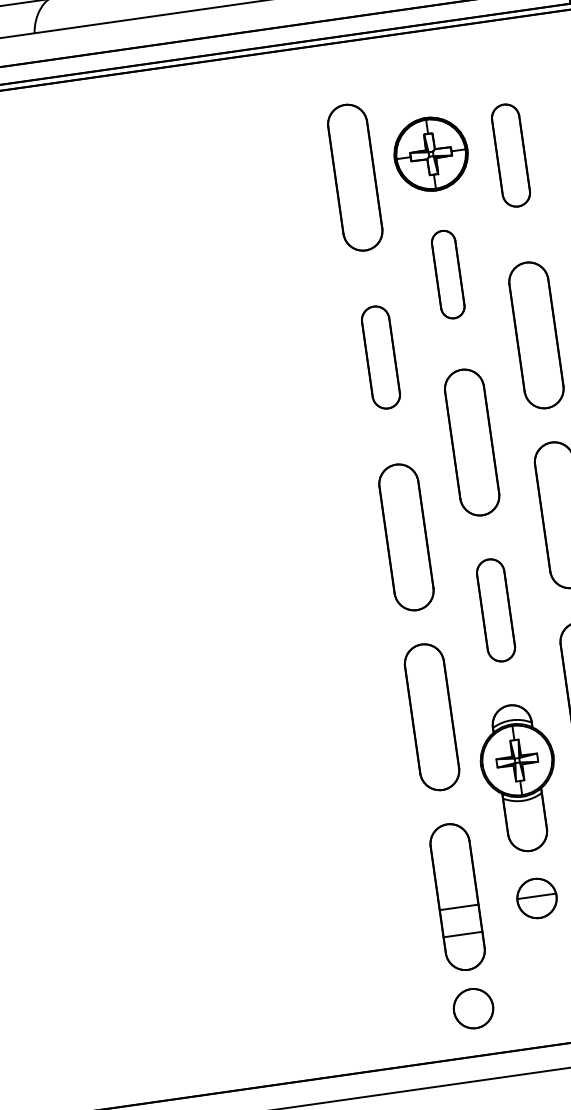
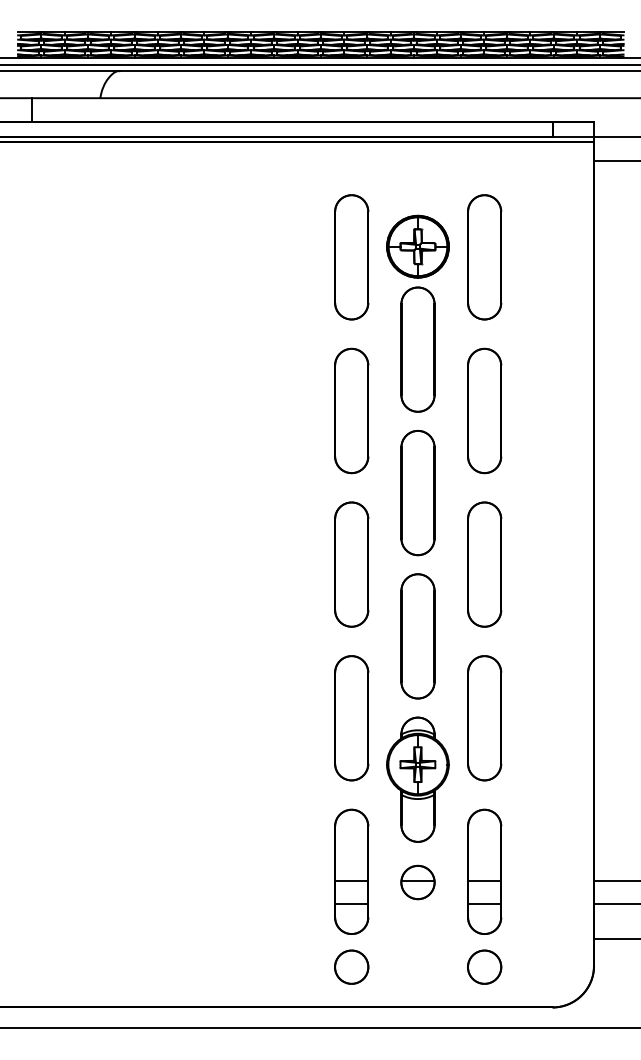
part: (510, 155) -> (484, 257), size x1.43
part: (447, 274) -> (417, 349), size x1.67
part: (380, 357) -> (351, 410), size x1.43
part: (495, 610) -> (417, 636), size x1.43

